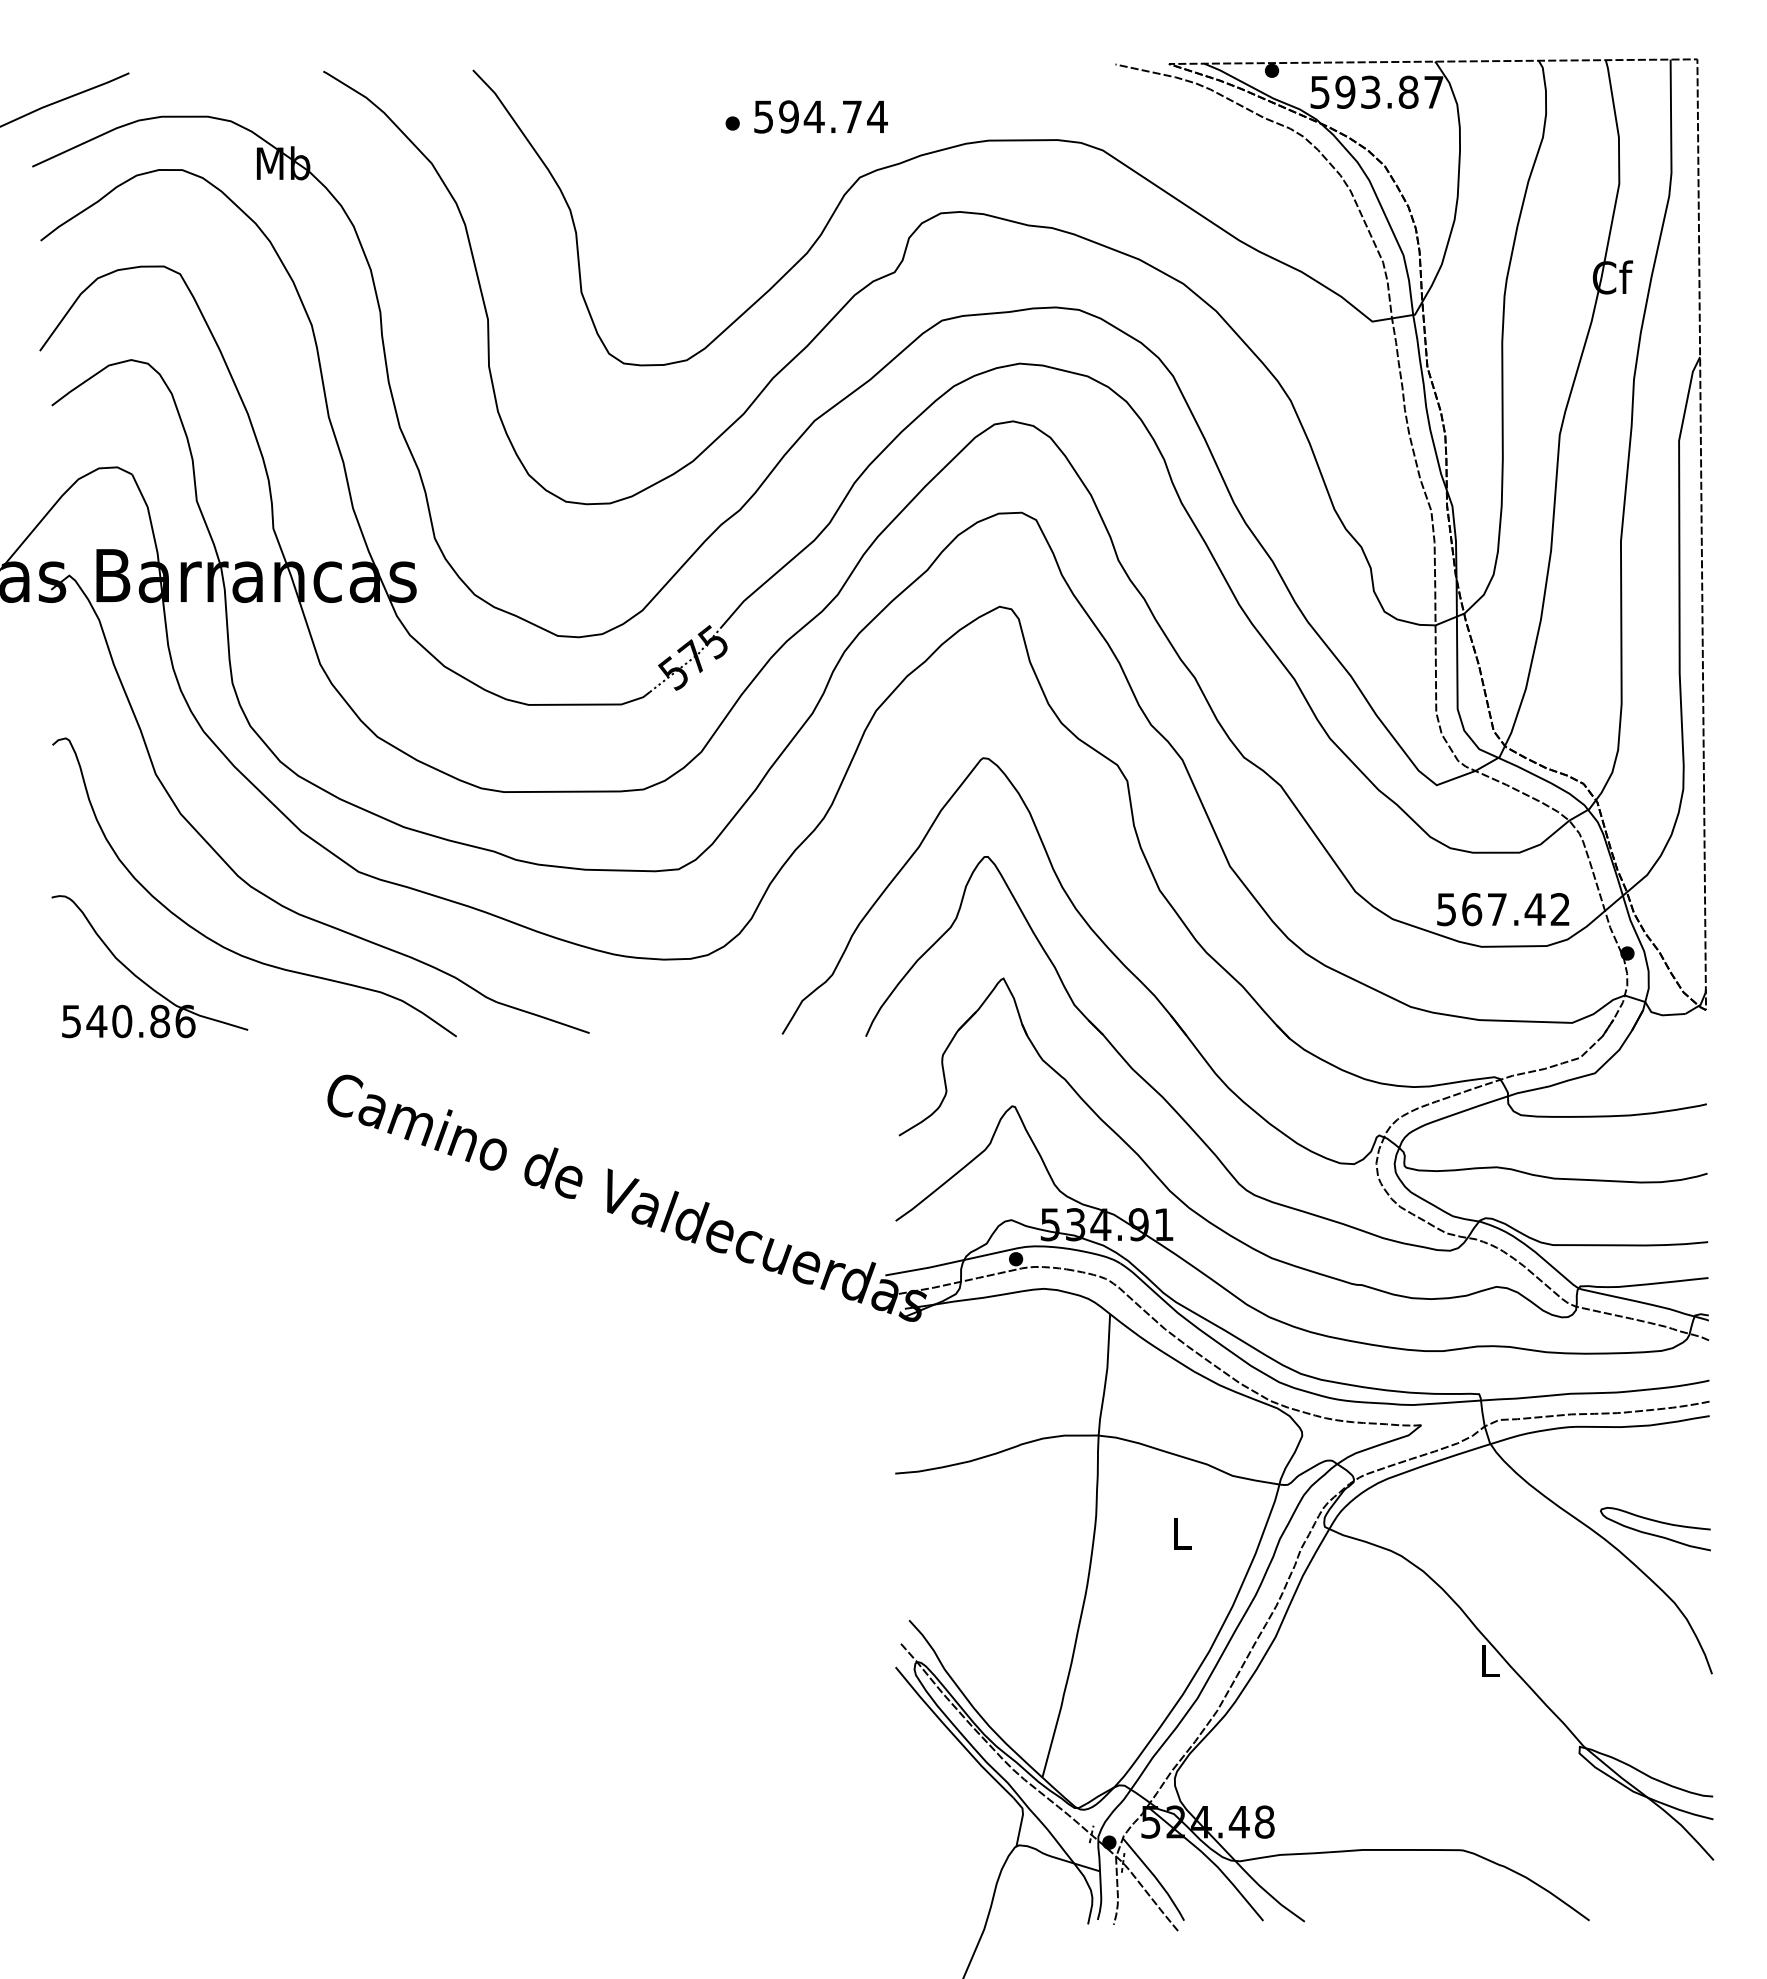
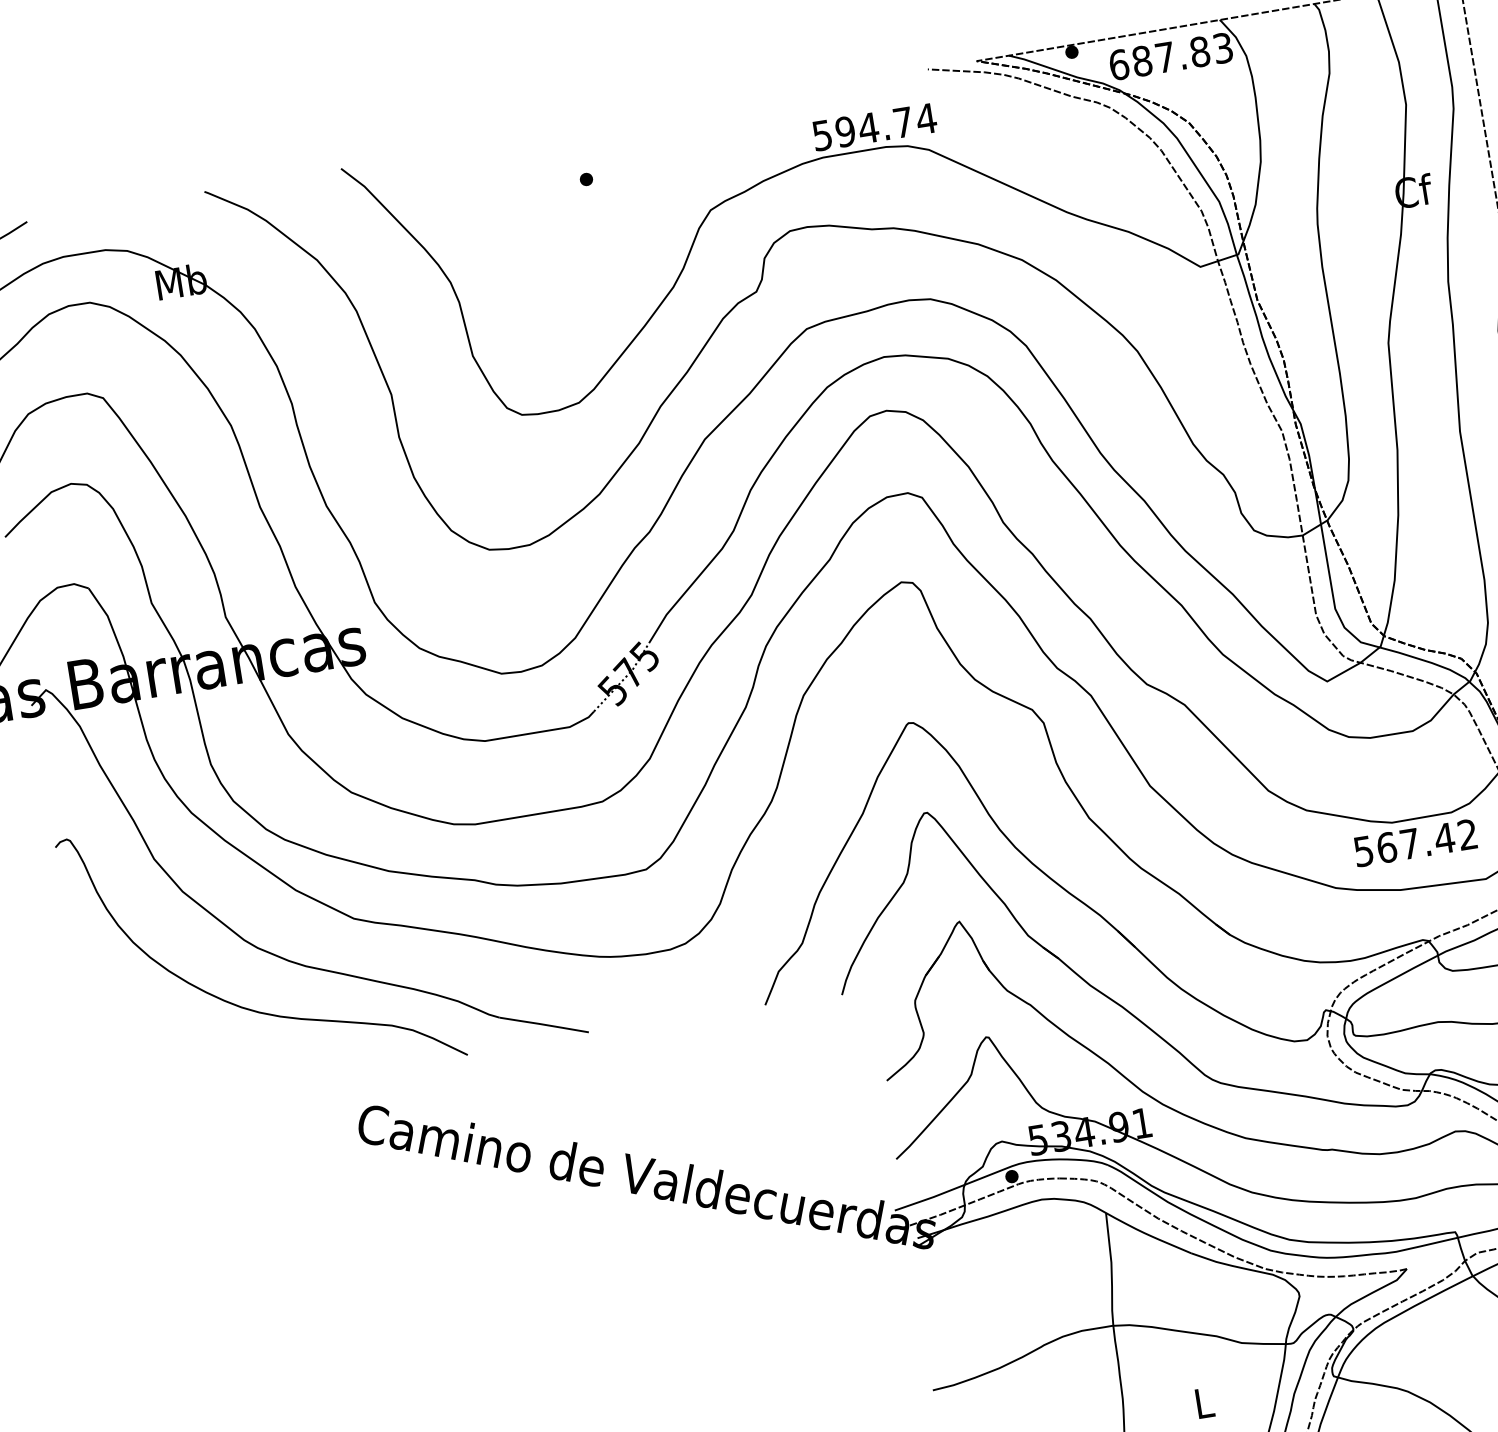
text: (1376, 91) -> (1170, 55), 593.87 -> 687.83
text: (820, 116) -> (874, 126), moved
text: (1503, 909) -> (1415, 842), moved
part: (138, 976) -> (167, 1046), removed

